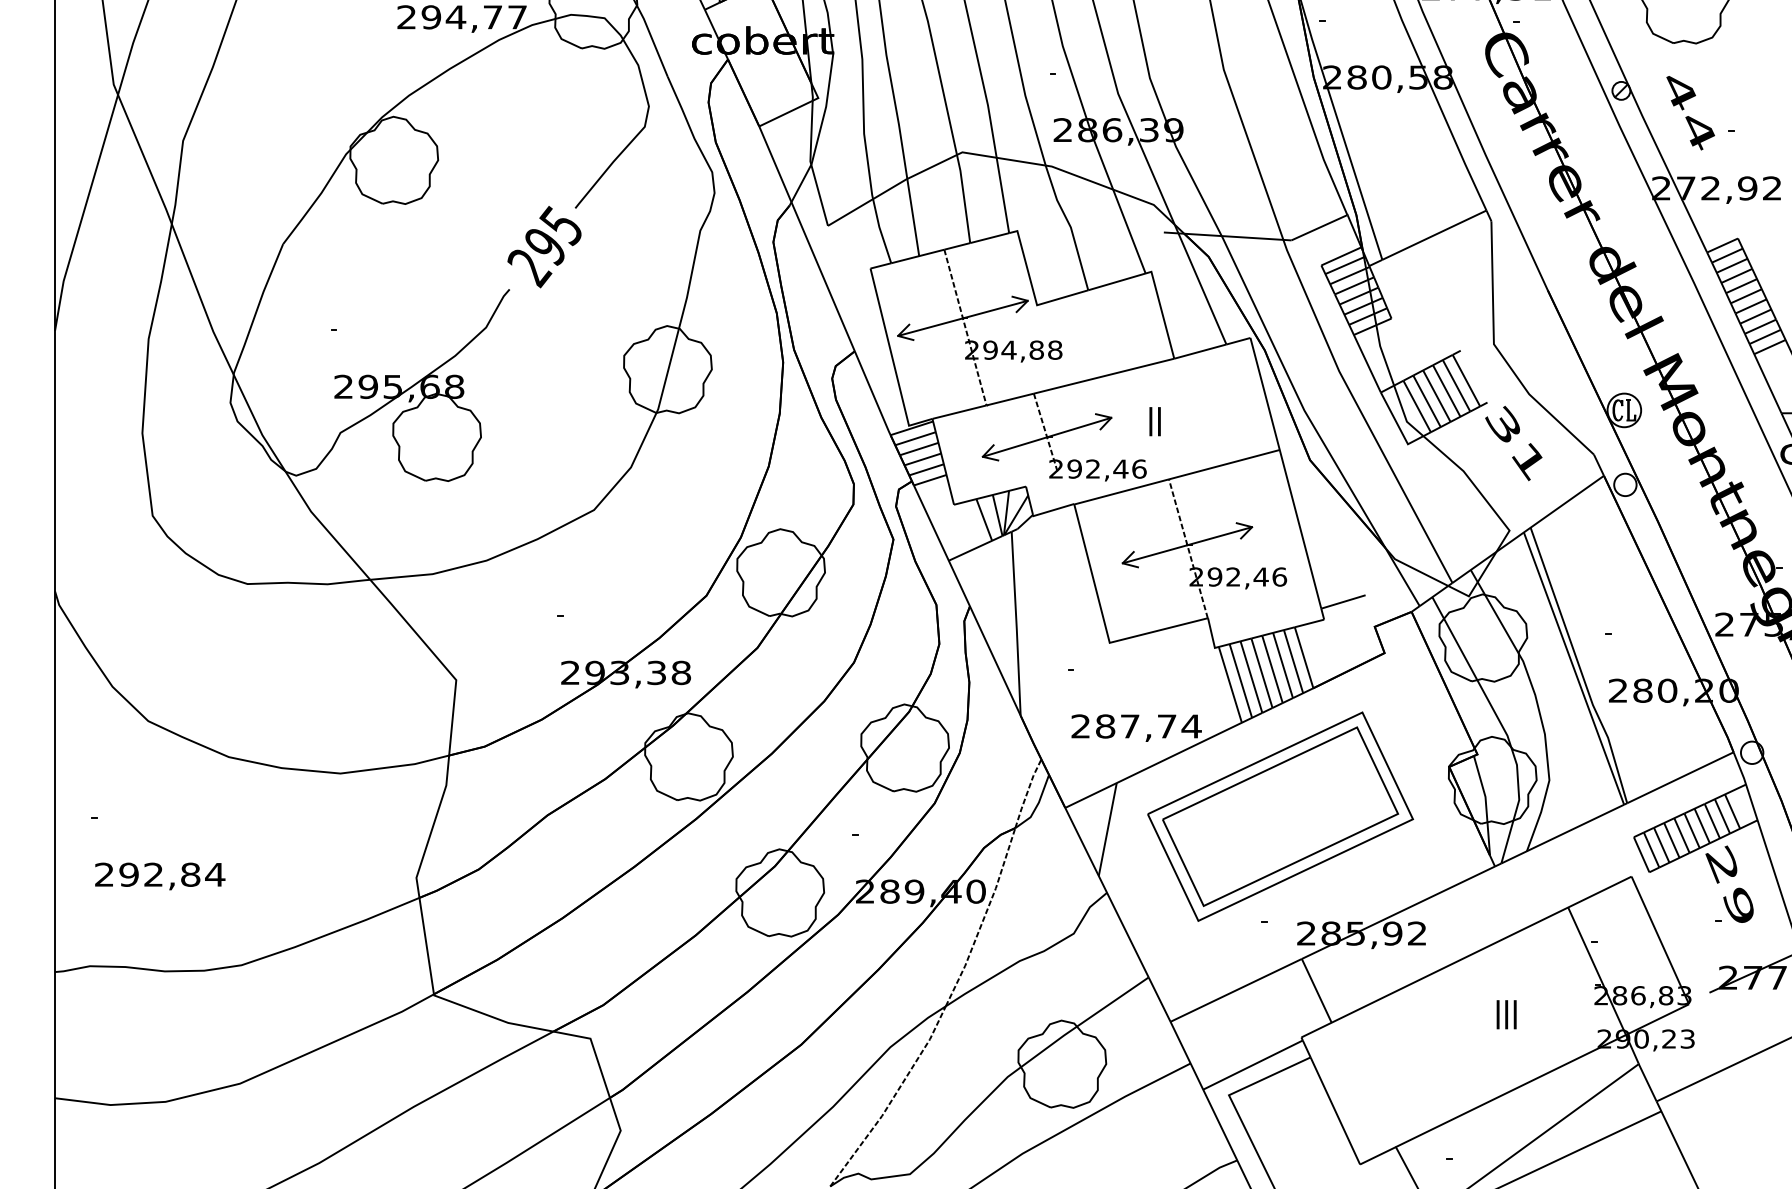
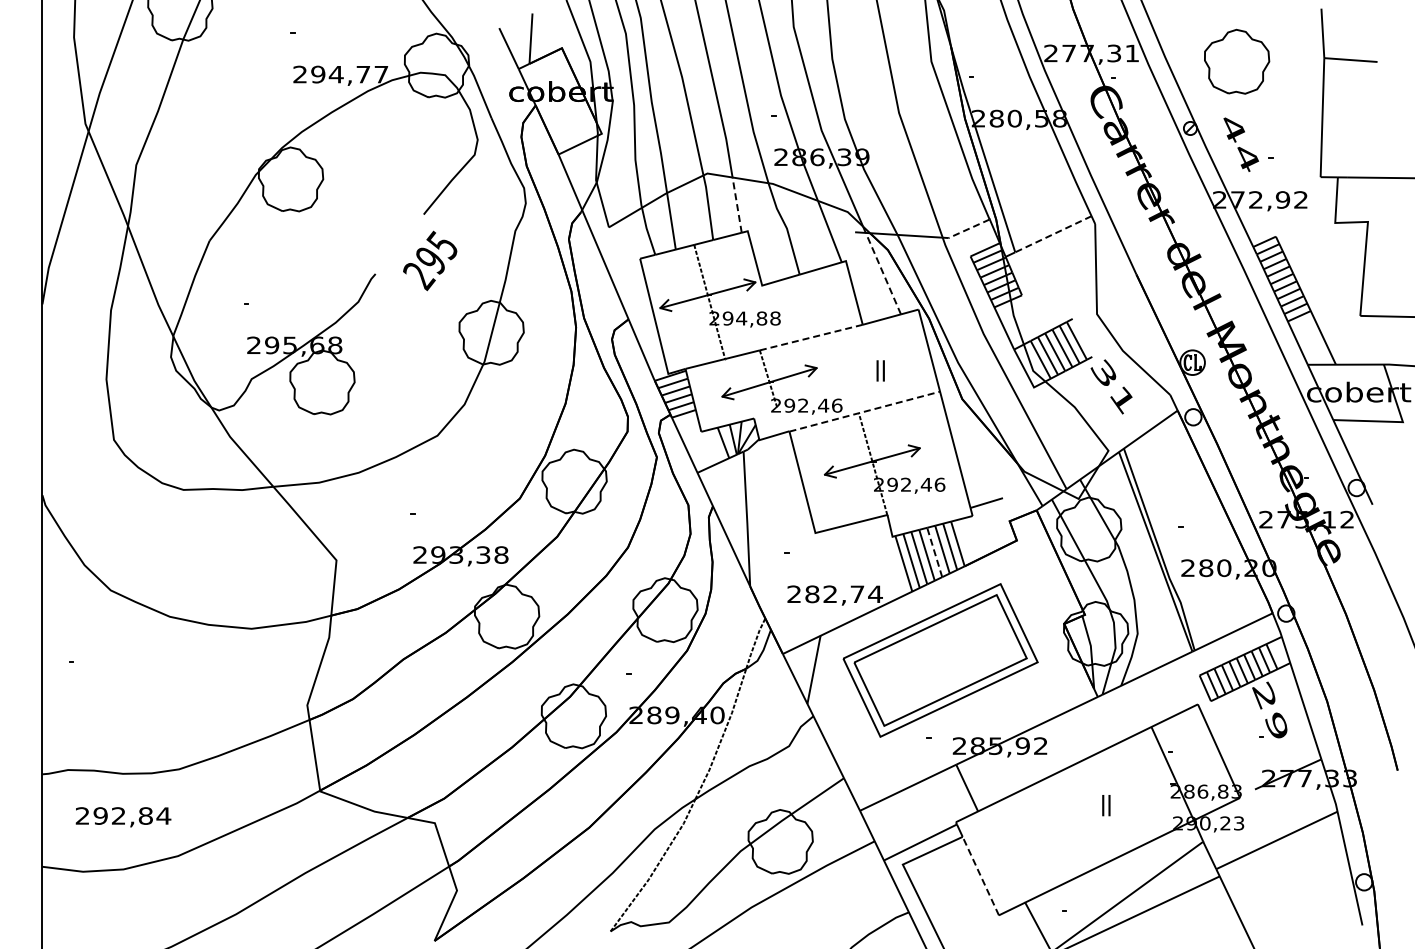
line: (1003, 195) -> (737, 205), solid -> dashed
line: (1318, 228) -> (968, 229), solid -> dashed
line: (1433, 235) -> (1052, 234), solid -> dashed
text: (544, 246) -> (430, 260), moved
line: (1202, 288) -> (883, 273), solid -> dashed
line: (1104, 376) -> (811, 337), solid -> dashed
text: (1154, 421) -> (880, 370), moved
line: (1176, 477) -> (864, 411), solid -> dashed
line: (1272, 669) -> (934, 552), solid -> dashed
text: (1128, 725) -> (829, 593), 287,74 -> 282,74
text: (160, 876) -> (123, 817), moved
text: (1506, 1014) -> (1106, 805), III -> II
line: (1334, 1110) -> (980, 875), solid -> dashed

